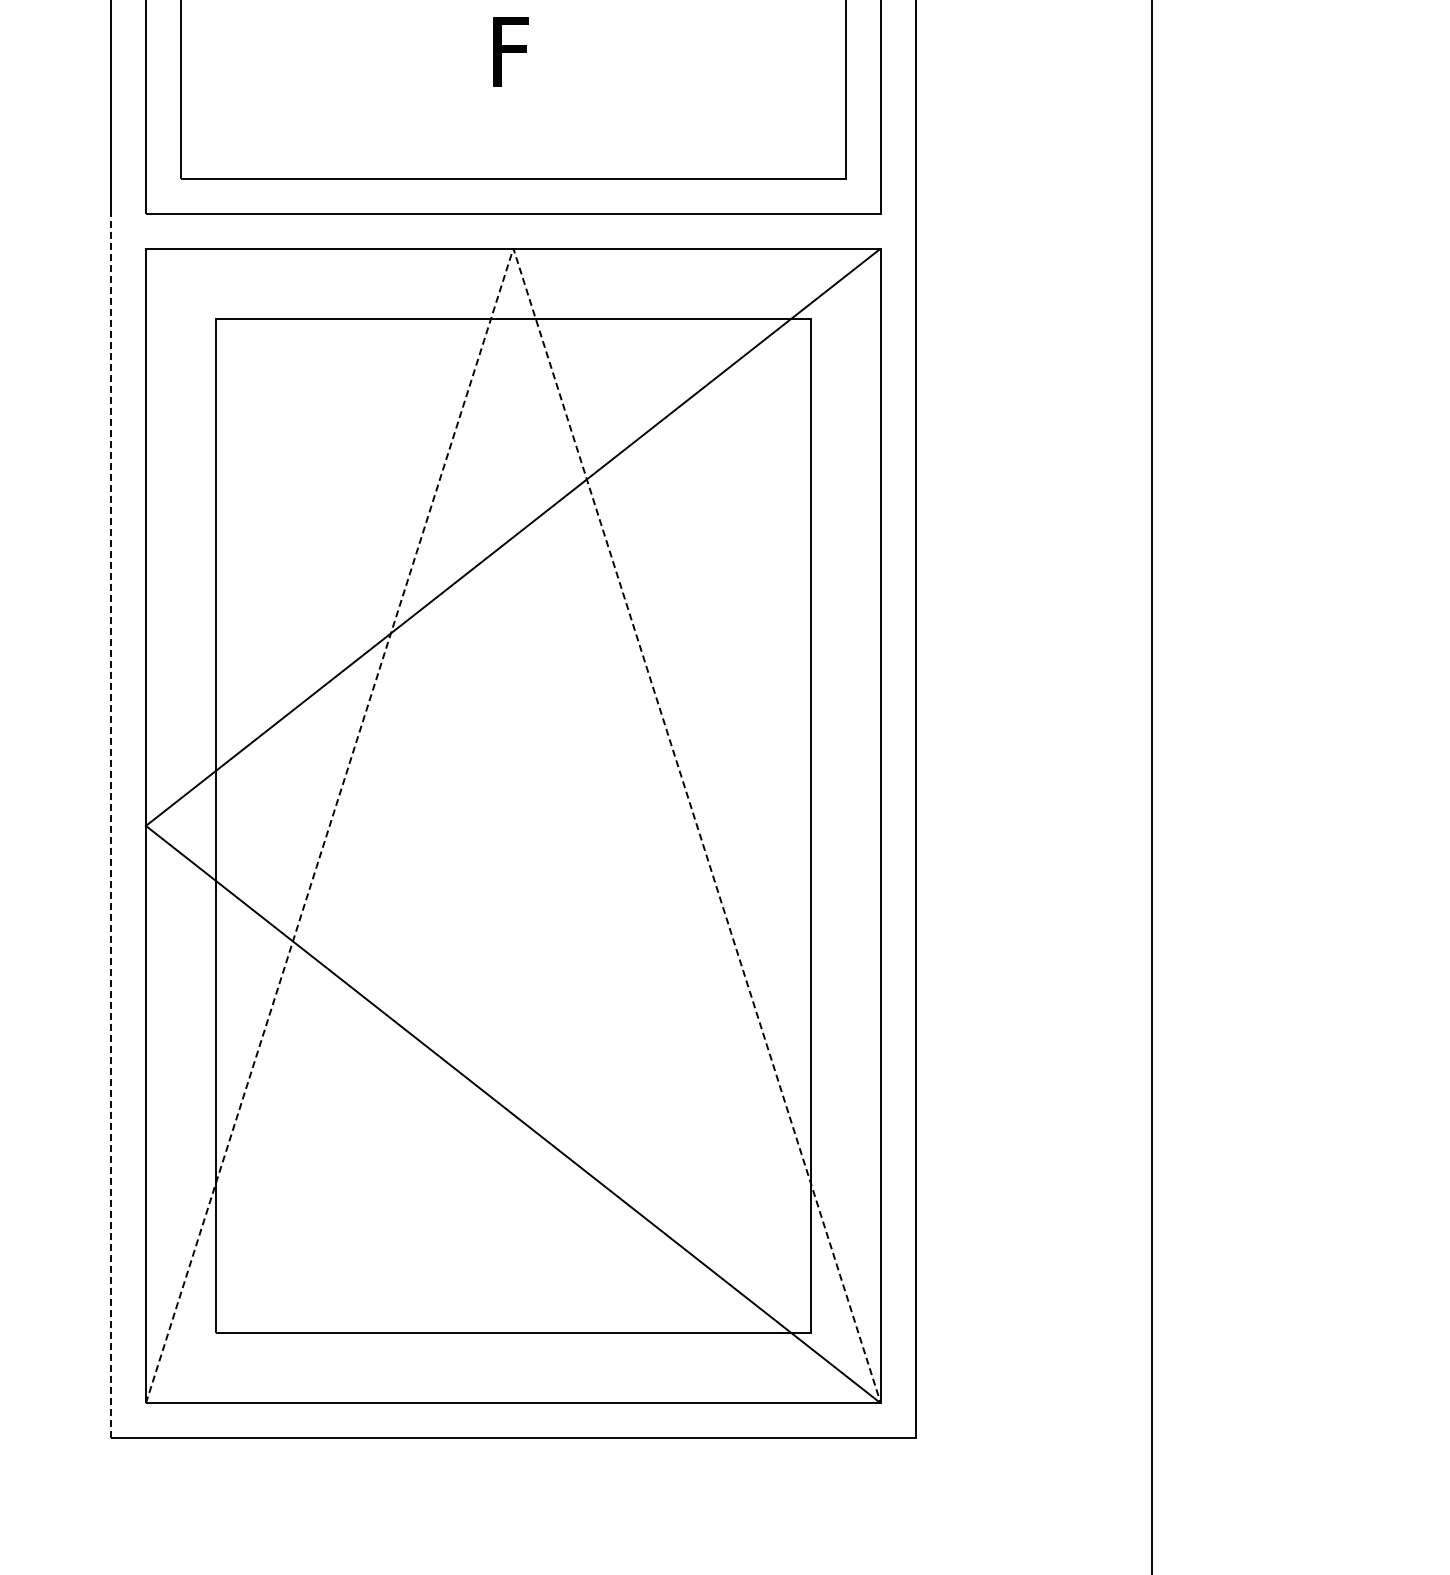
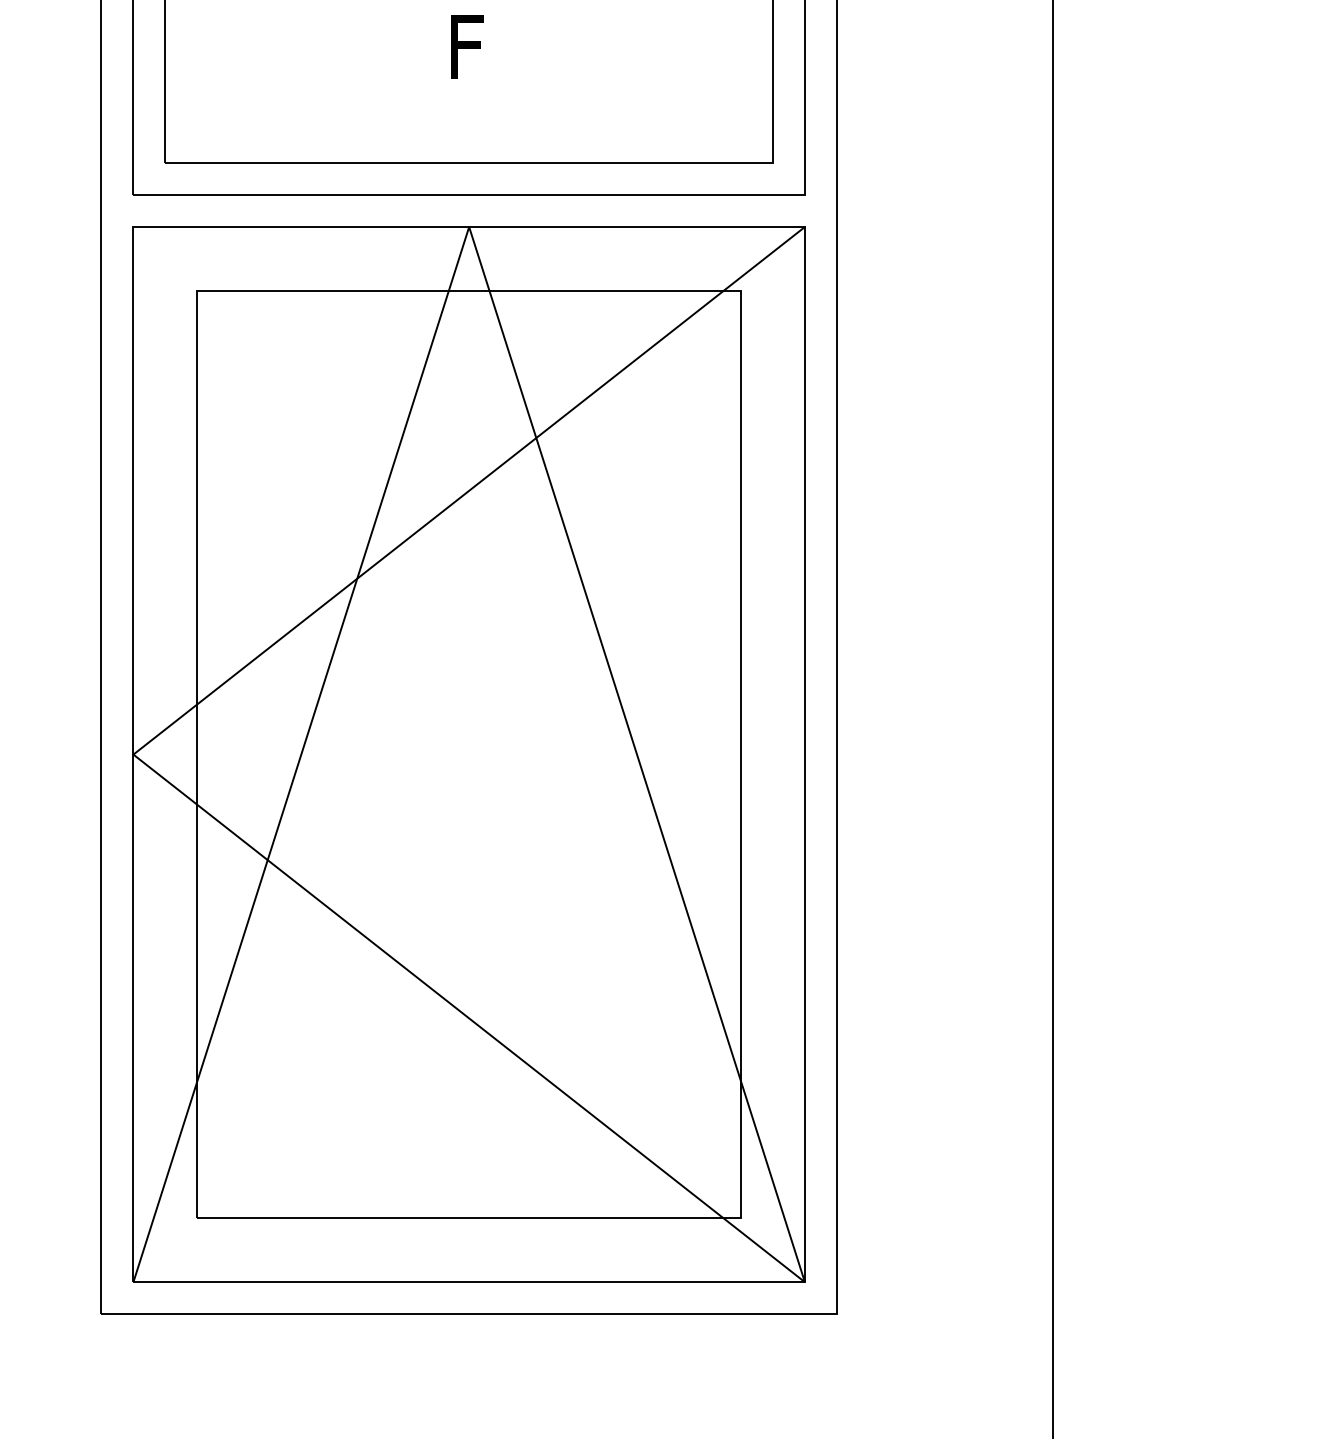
line: (513, 248) -> (469, 227), dashed -> solid
line: (110, 825) -> (101, 754), dashed -> solid

